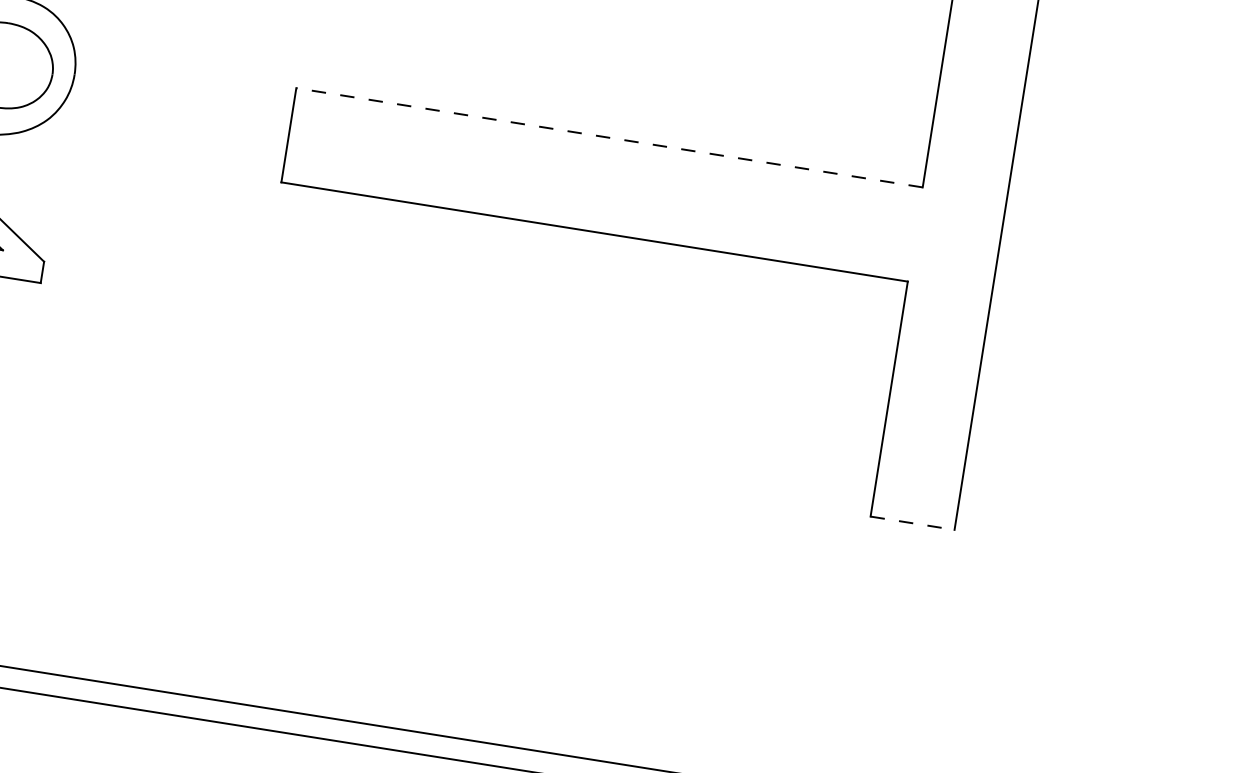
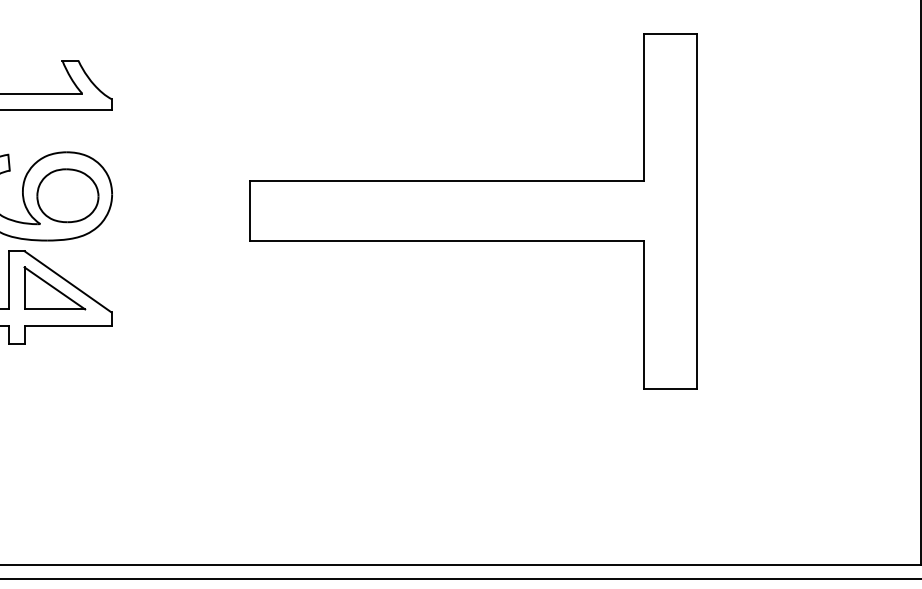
line: (608, 138) -> (446, 181), dashed -> solid
line: (913, 523) -> (671, 388), dashed -> solid

